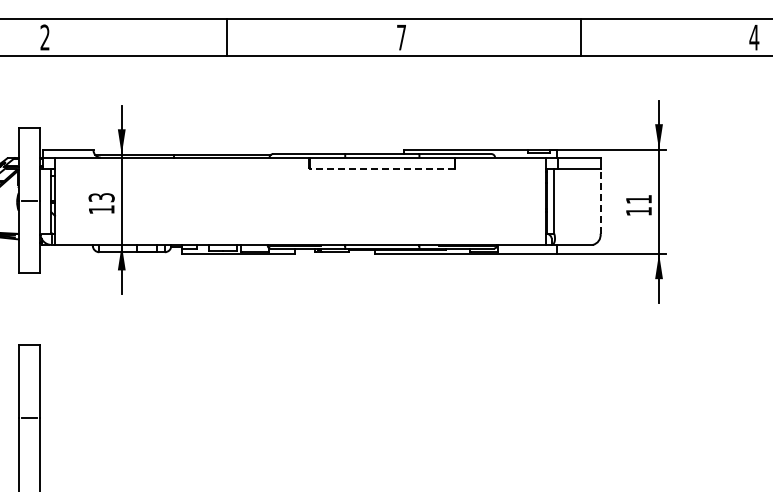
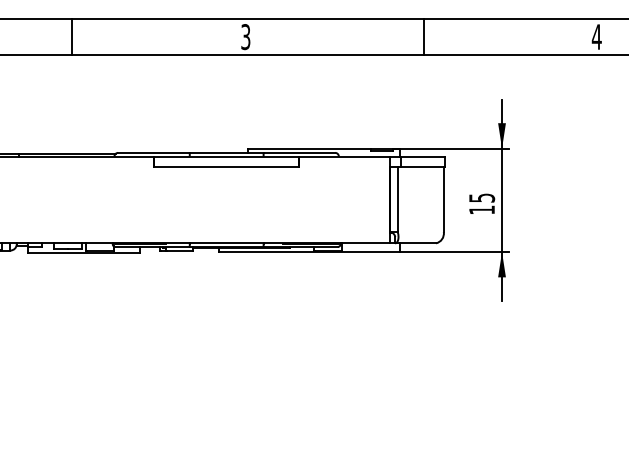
text: (401, 37) -> (245, 36), 7 -> 3
line: (382, 168) -> (226, 167), dashed -> solid
text: (639, 199) -> (482, 198), 11 -> 15
line: (600, 201) -> (443, 200), dashed -> solid

